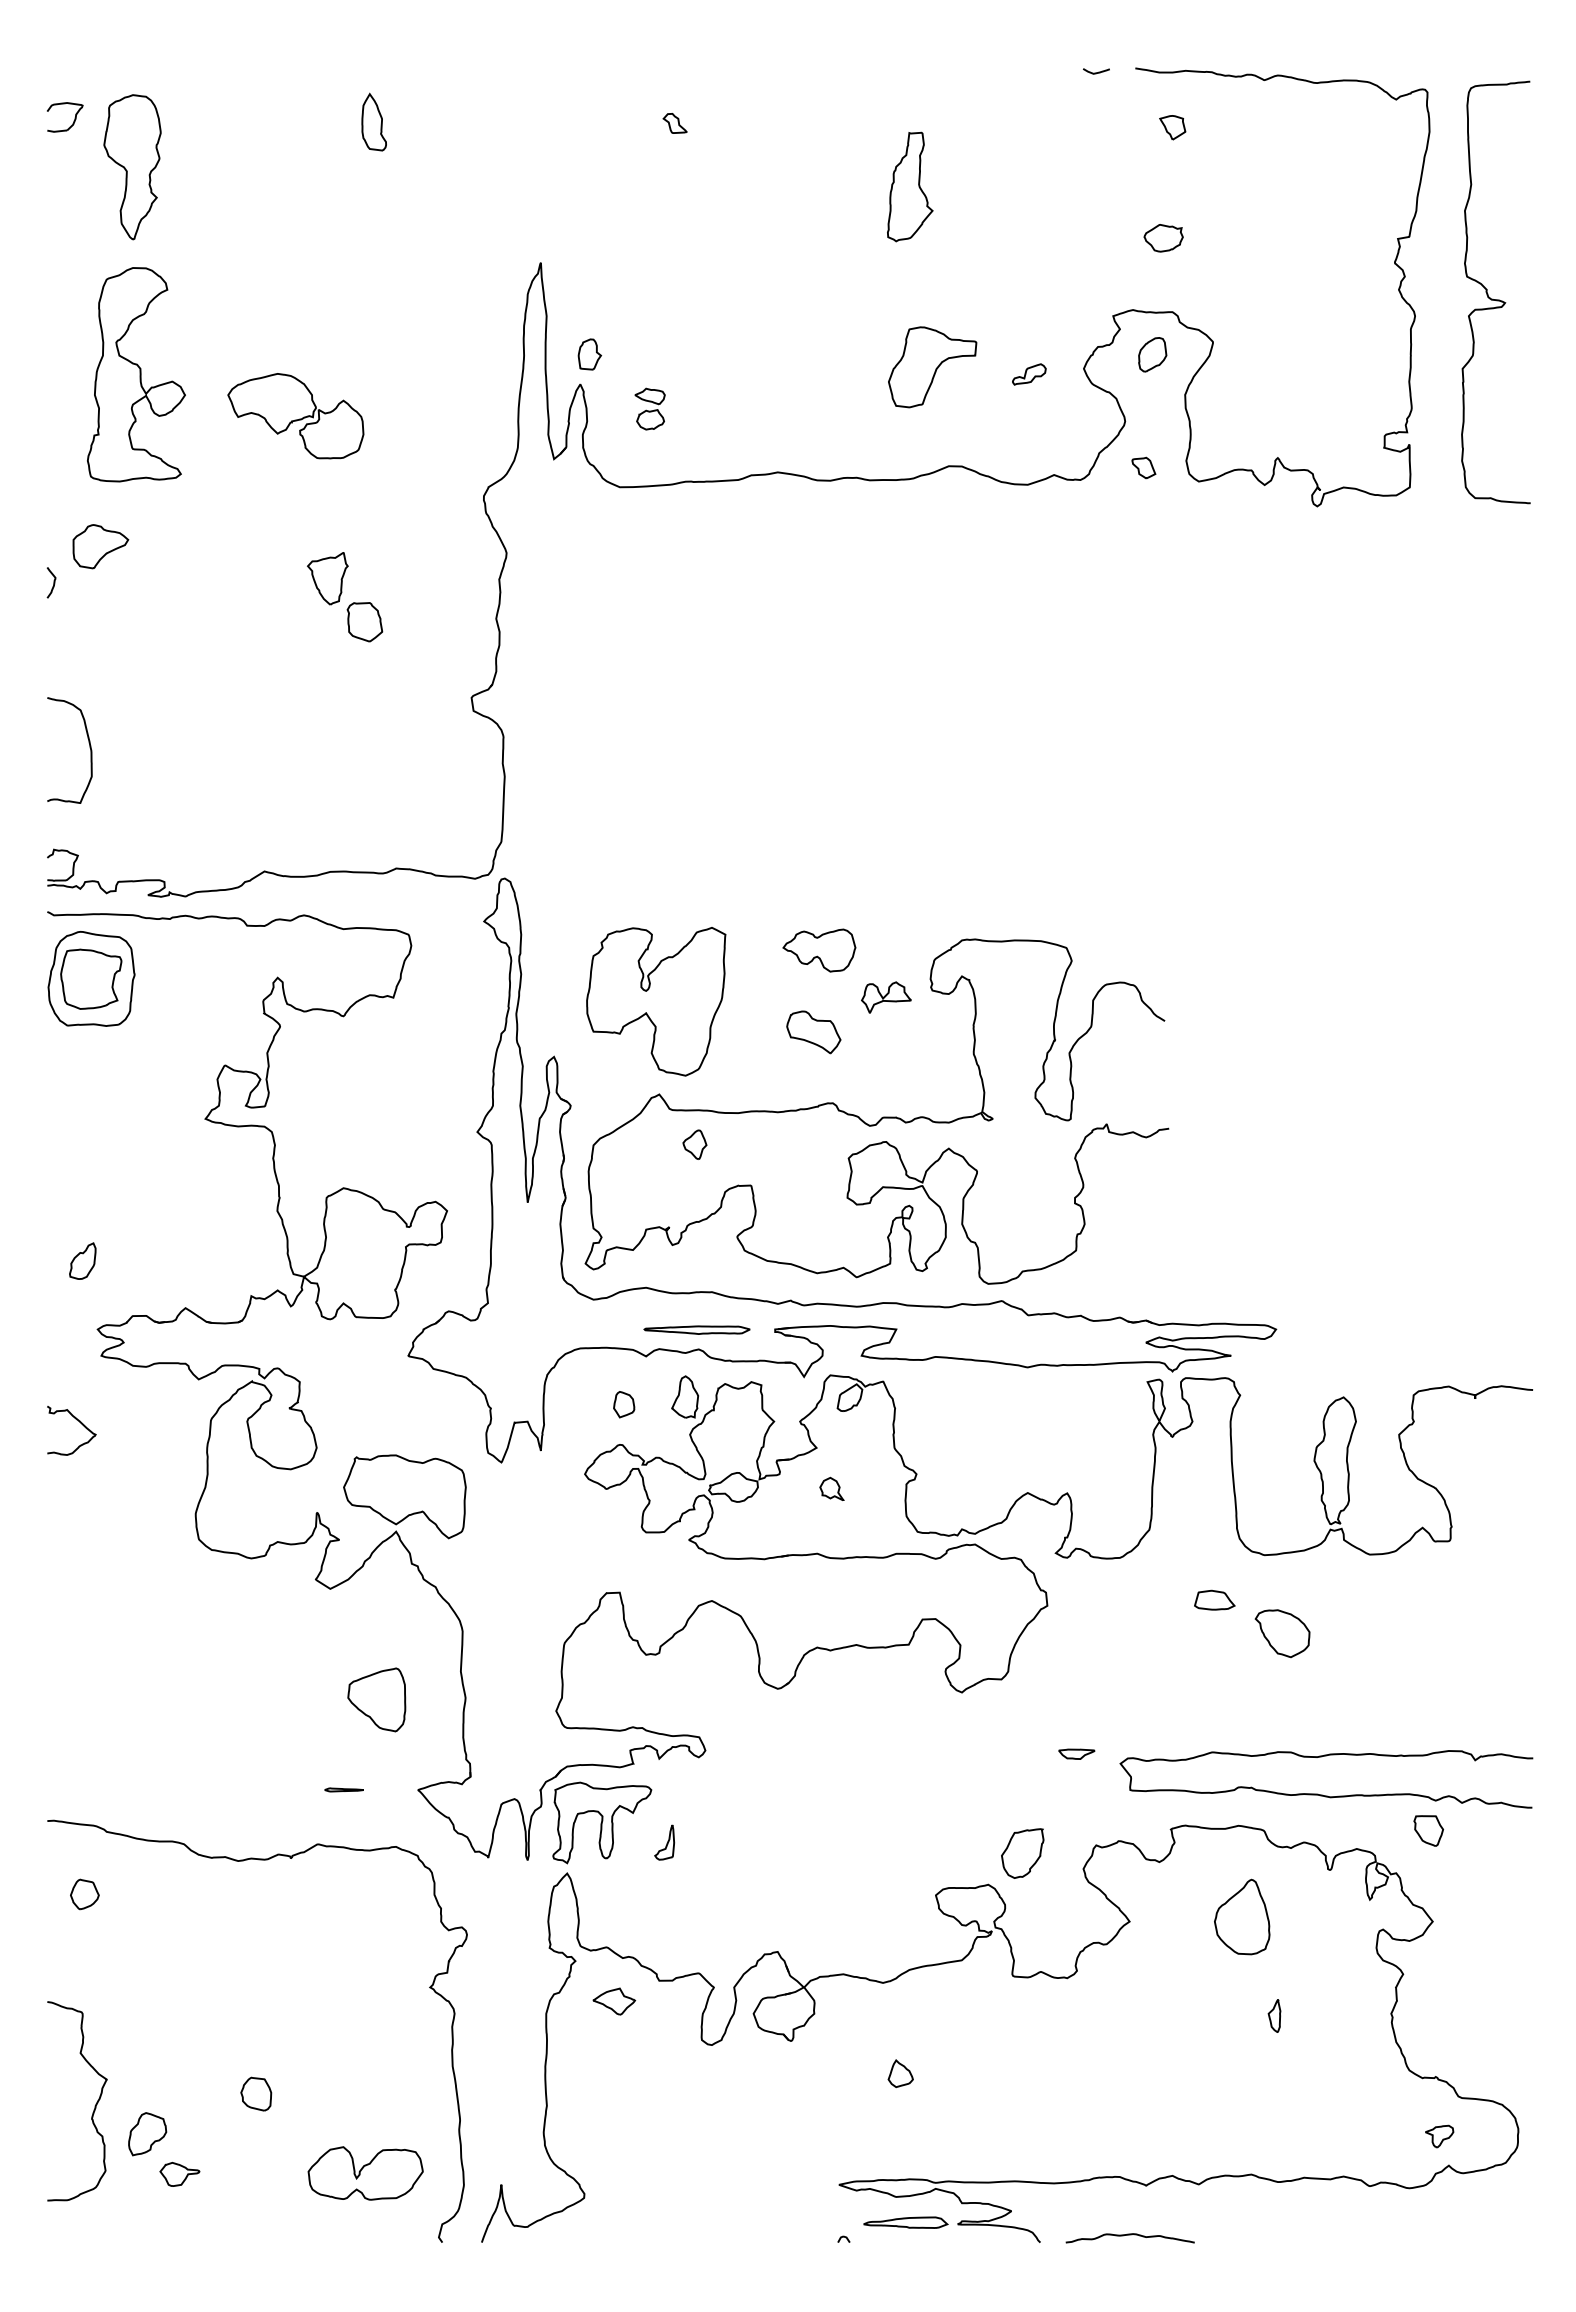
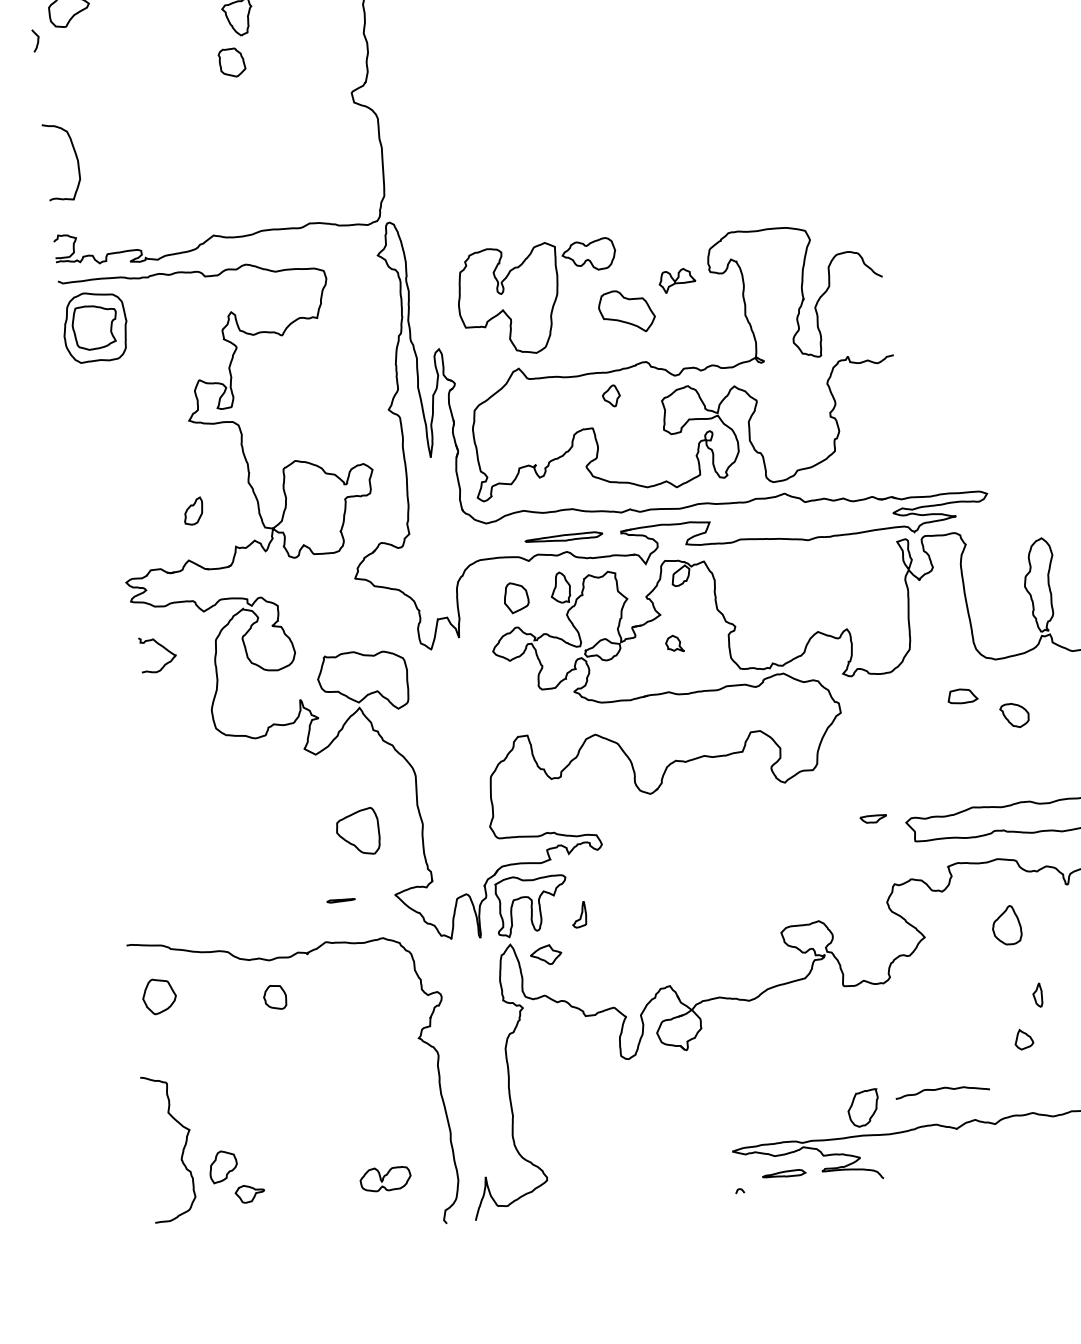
part: (364, 622) -> (231, 63), moved
part: (819, 950) -> (589, 255), moved
part: (813, 1032) -> (626, 311), size x1.4
part: (694, 1144) -> (611, 396), moved
part: (82, 1260) -> (193, 510), moved
part: (624, 1404) -> (516, 597), size x1.6
curve: (76, 1420) -> (160, 646), moved
part: (1282, 1633) -> (1014, 715), size x0.7
part: (1022, 1853) -> (863, 1108), moved
part: (84, 1894) -> (159, 996), size x1.6
part: (1242, 1916) -> (1006, 925), size x0.7
part: (614, 2001) -> (546, 955), moved
part: (900, 2073) -> (1023, 1039), moved
part: (256, 2093) -> (275, 997), moved
part: (365, 2173) -> (385, 1179), size x0.6
part: (905, 2222) -> (783, 1174), size x0.7
curve: (1129, 2235) -> (941, 1089), moved

